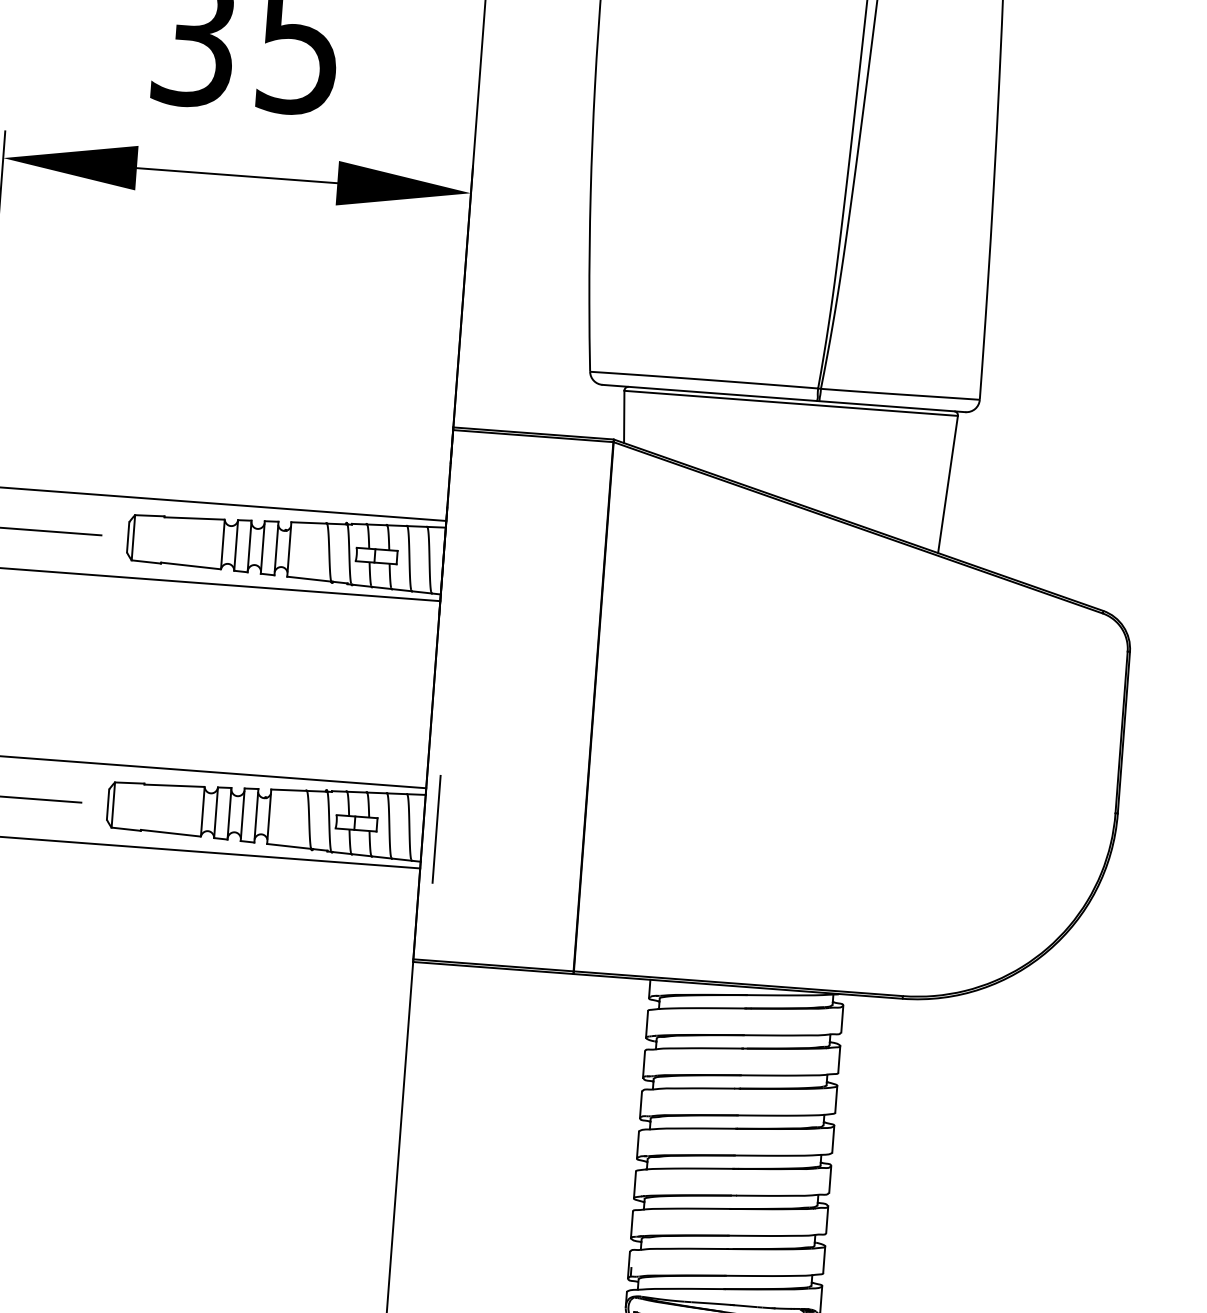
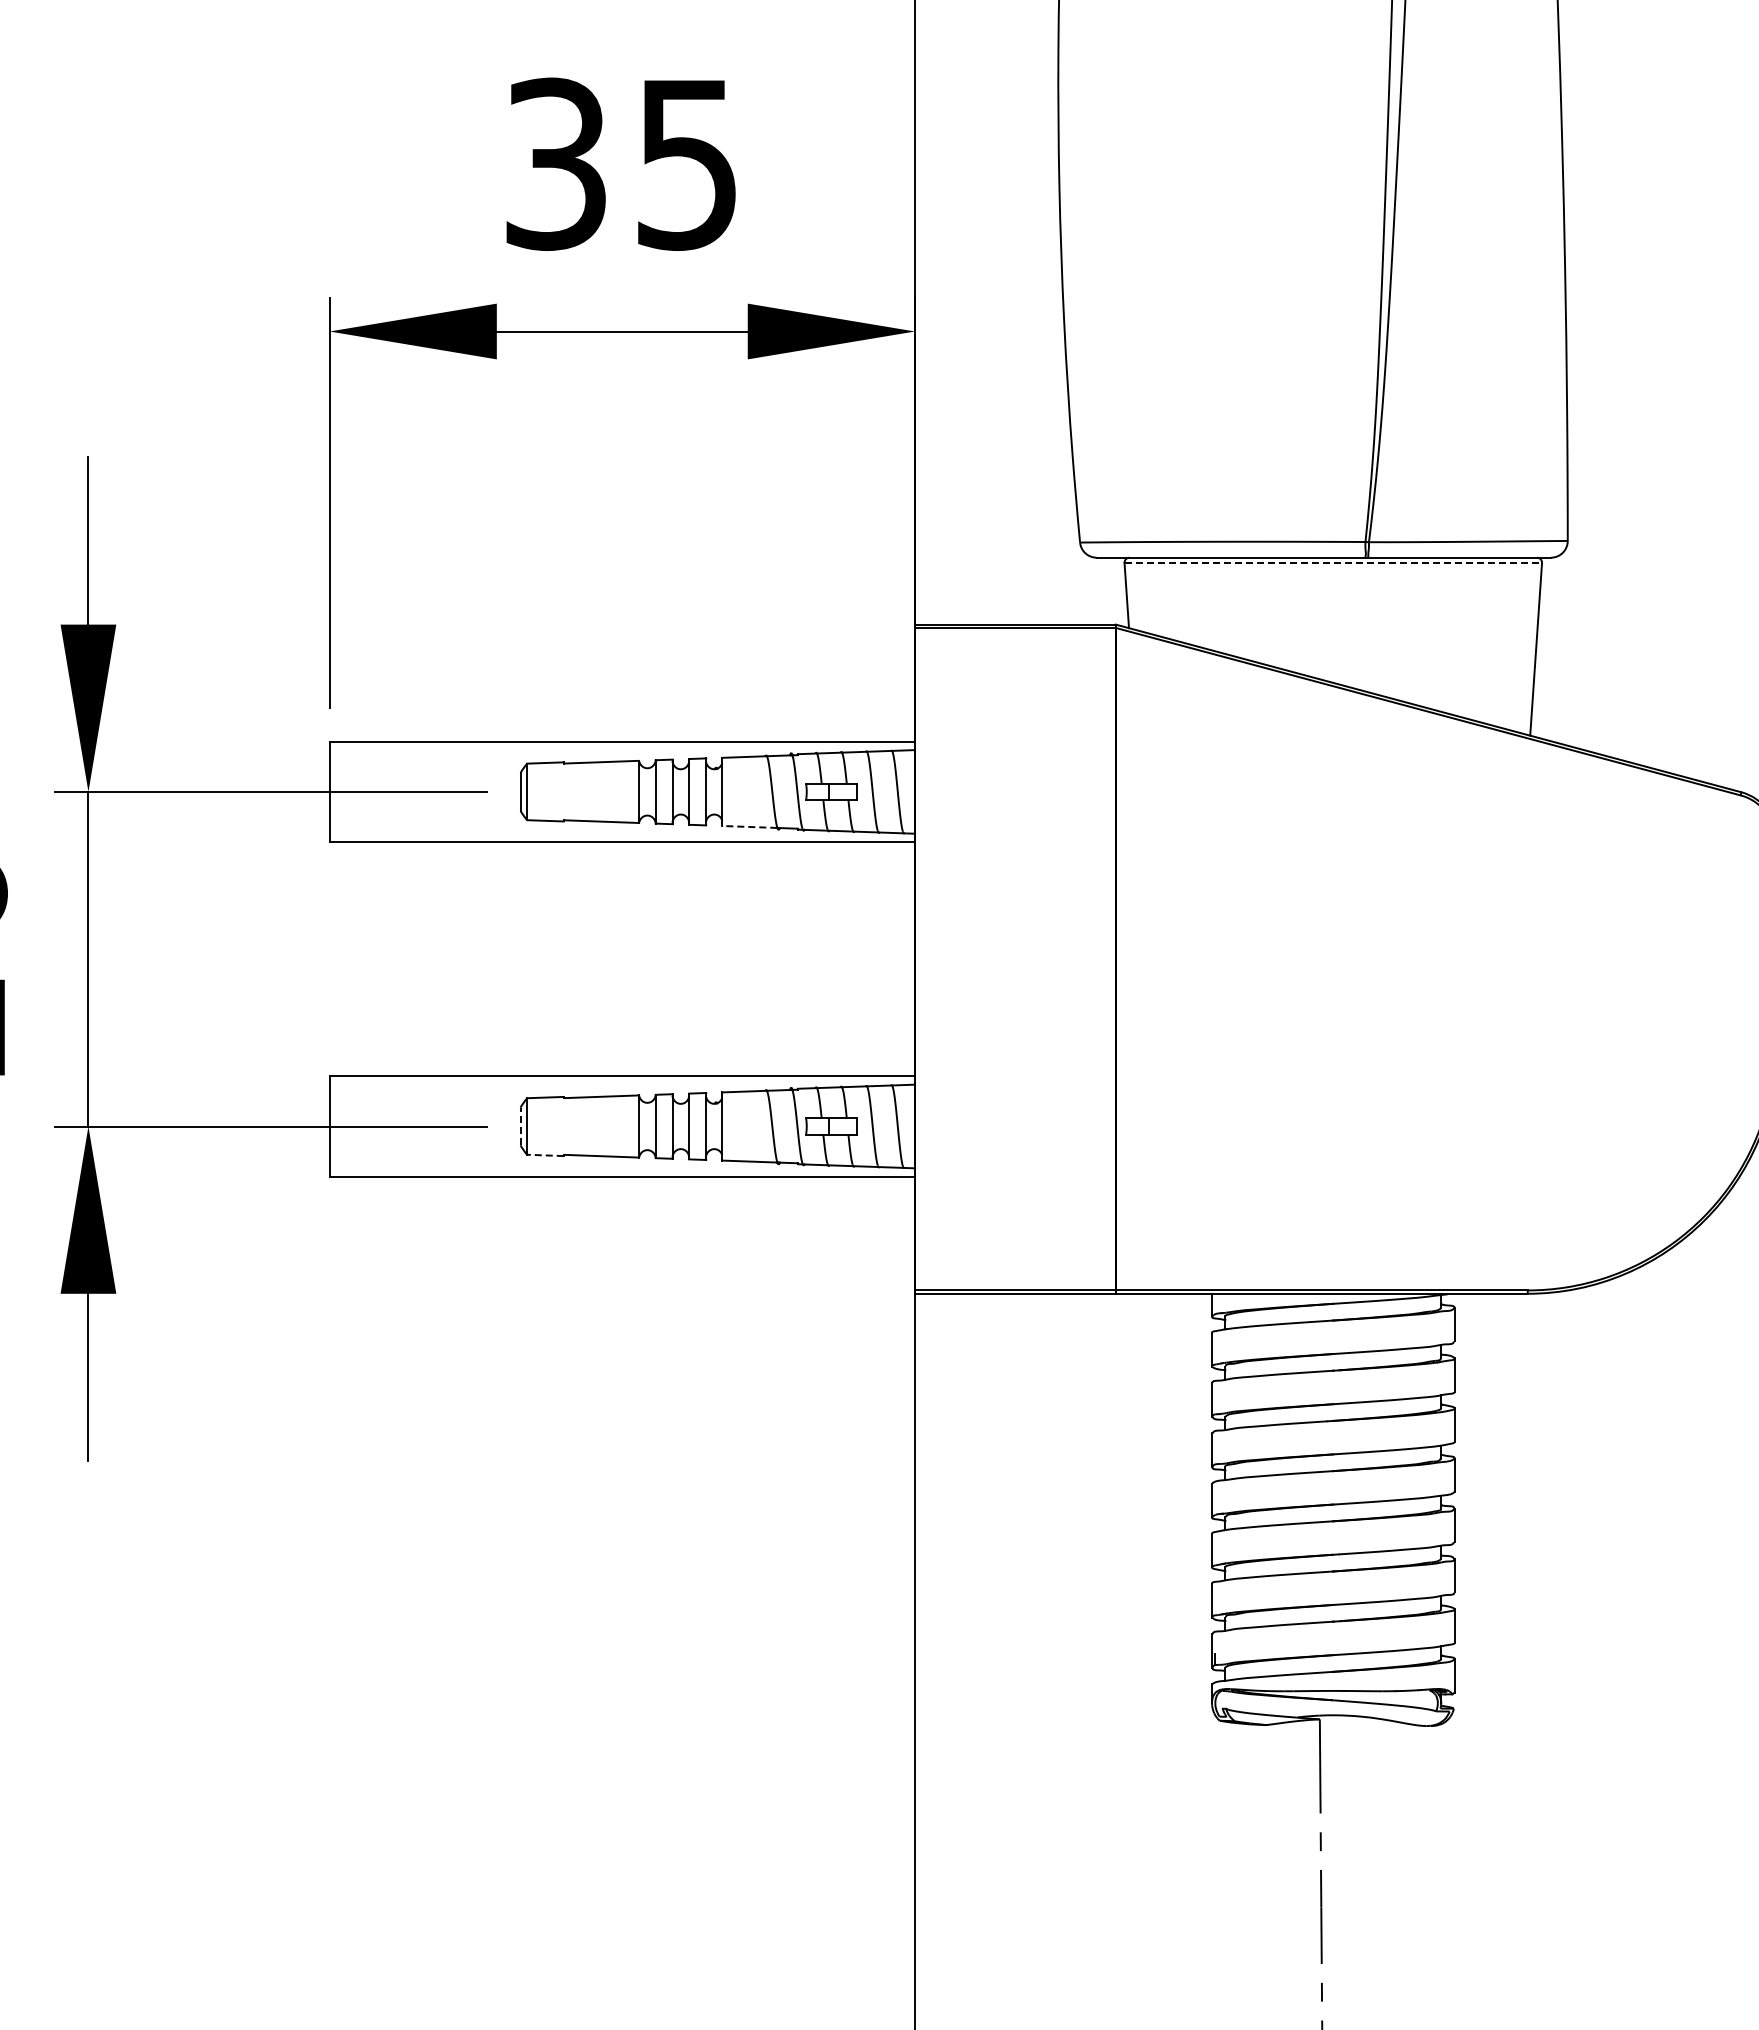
line: (791, 403) -> (1333, 563), solid -> dashed
line: (308, 578) -> (749, 826), solid -> dashed
line: (108, 804) -> (520, 1126), solid -> dashed
line: (125, 829) -> (544, 1155), solid -> dashed
line: (436, 829) -> (931, 1126), removed

